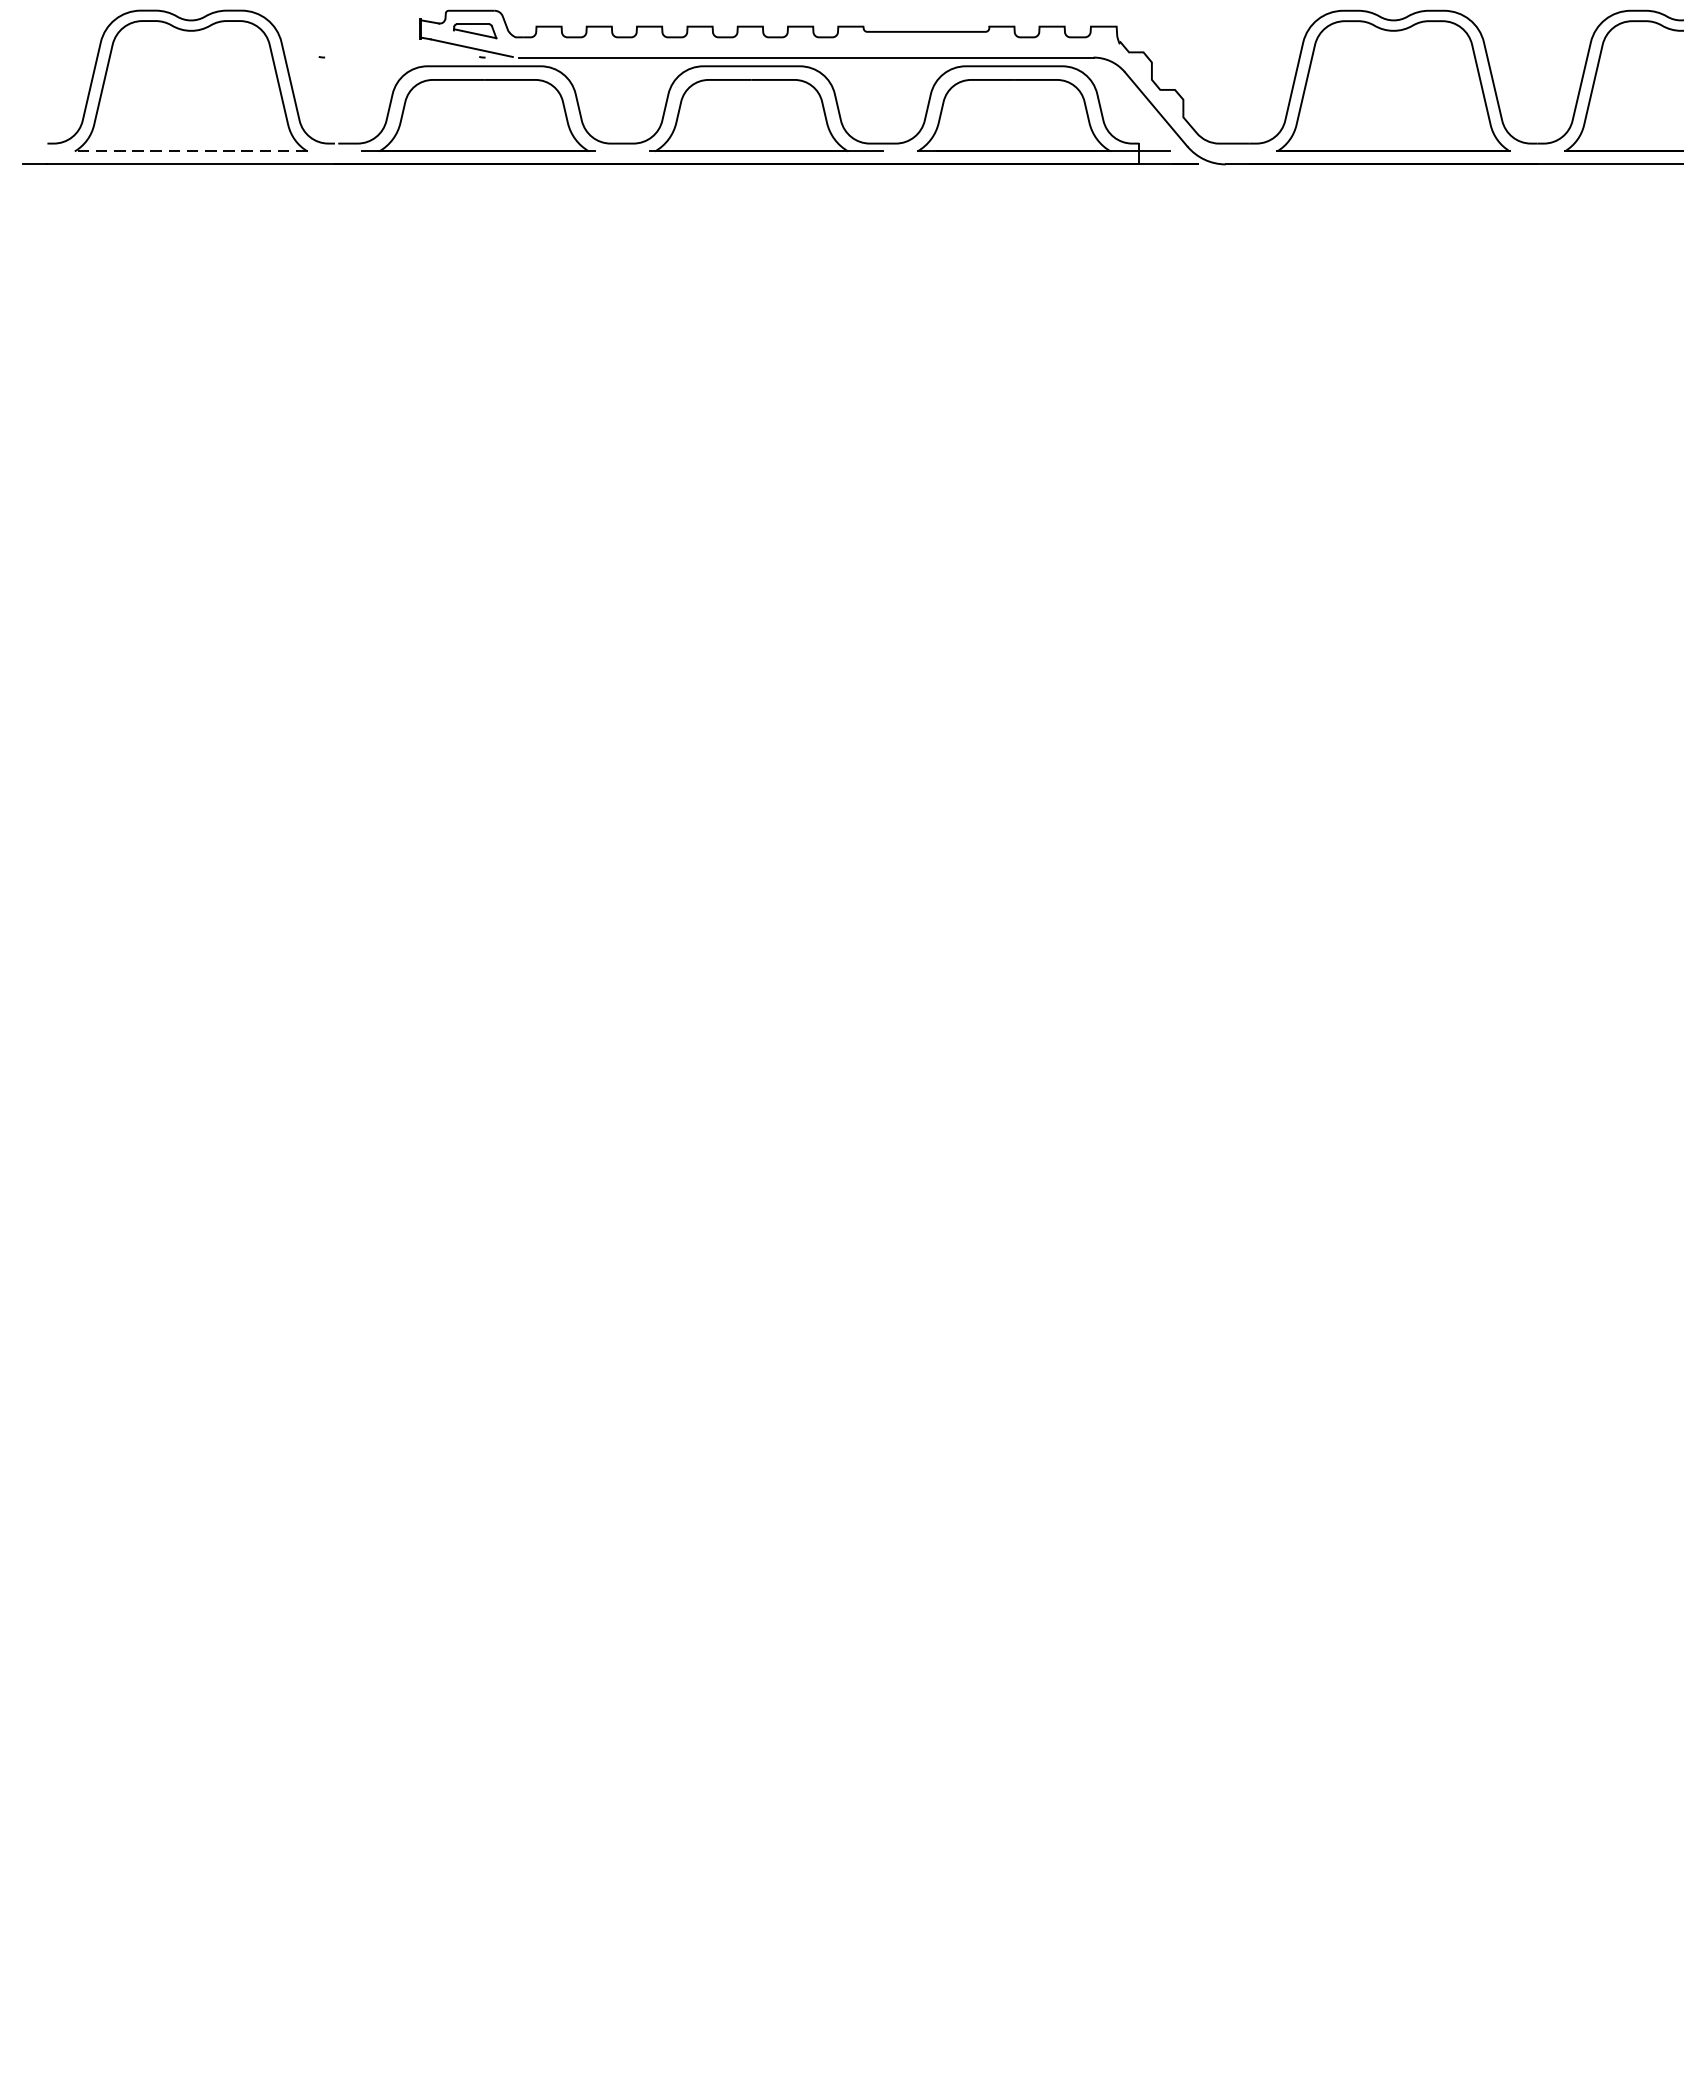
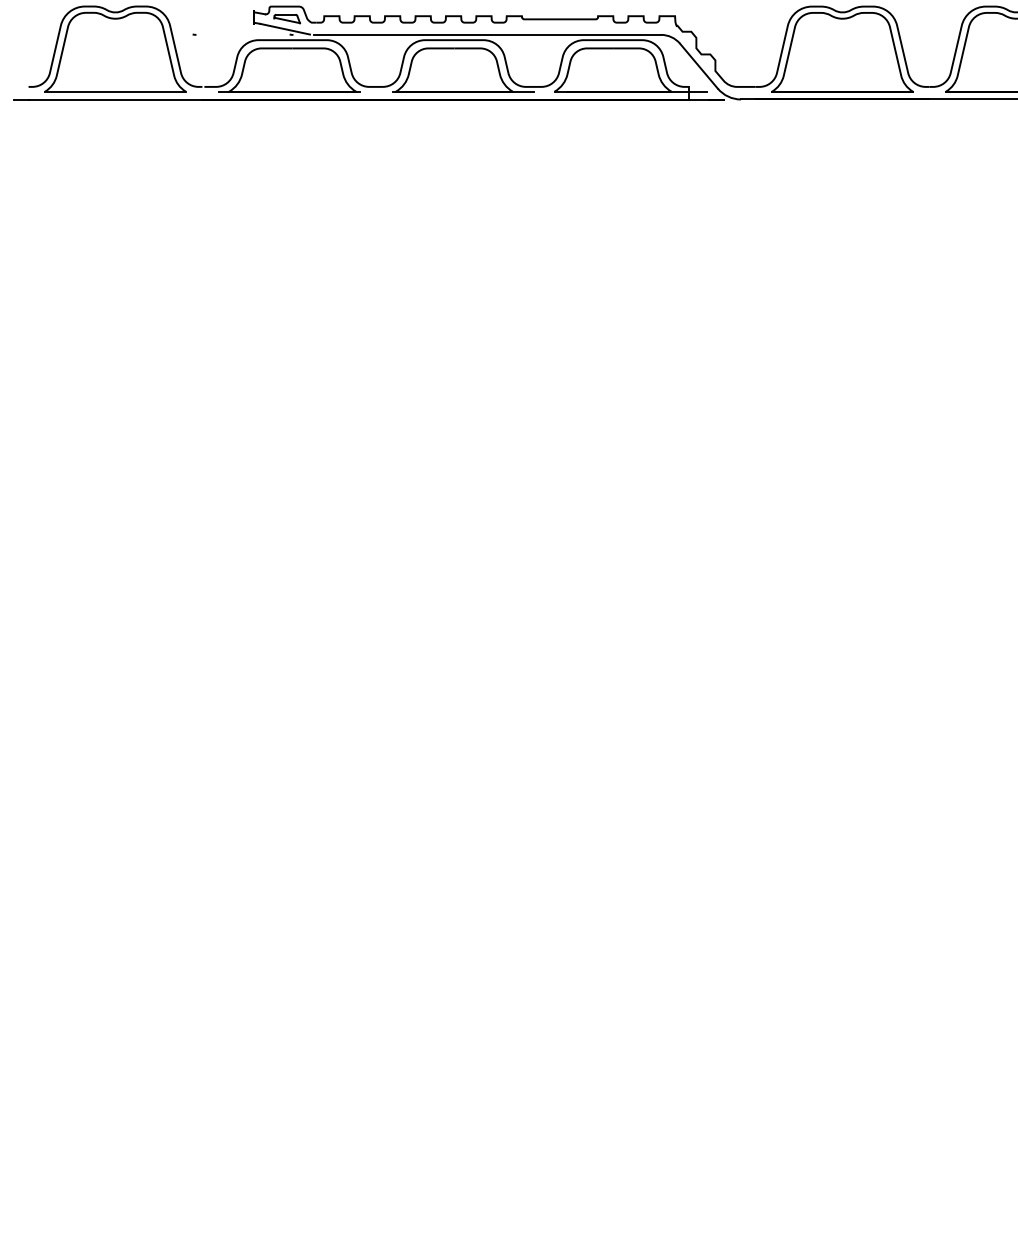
line: (191, 151) -> (115, 91), dashed -> solid

